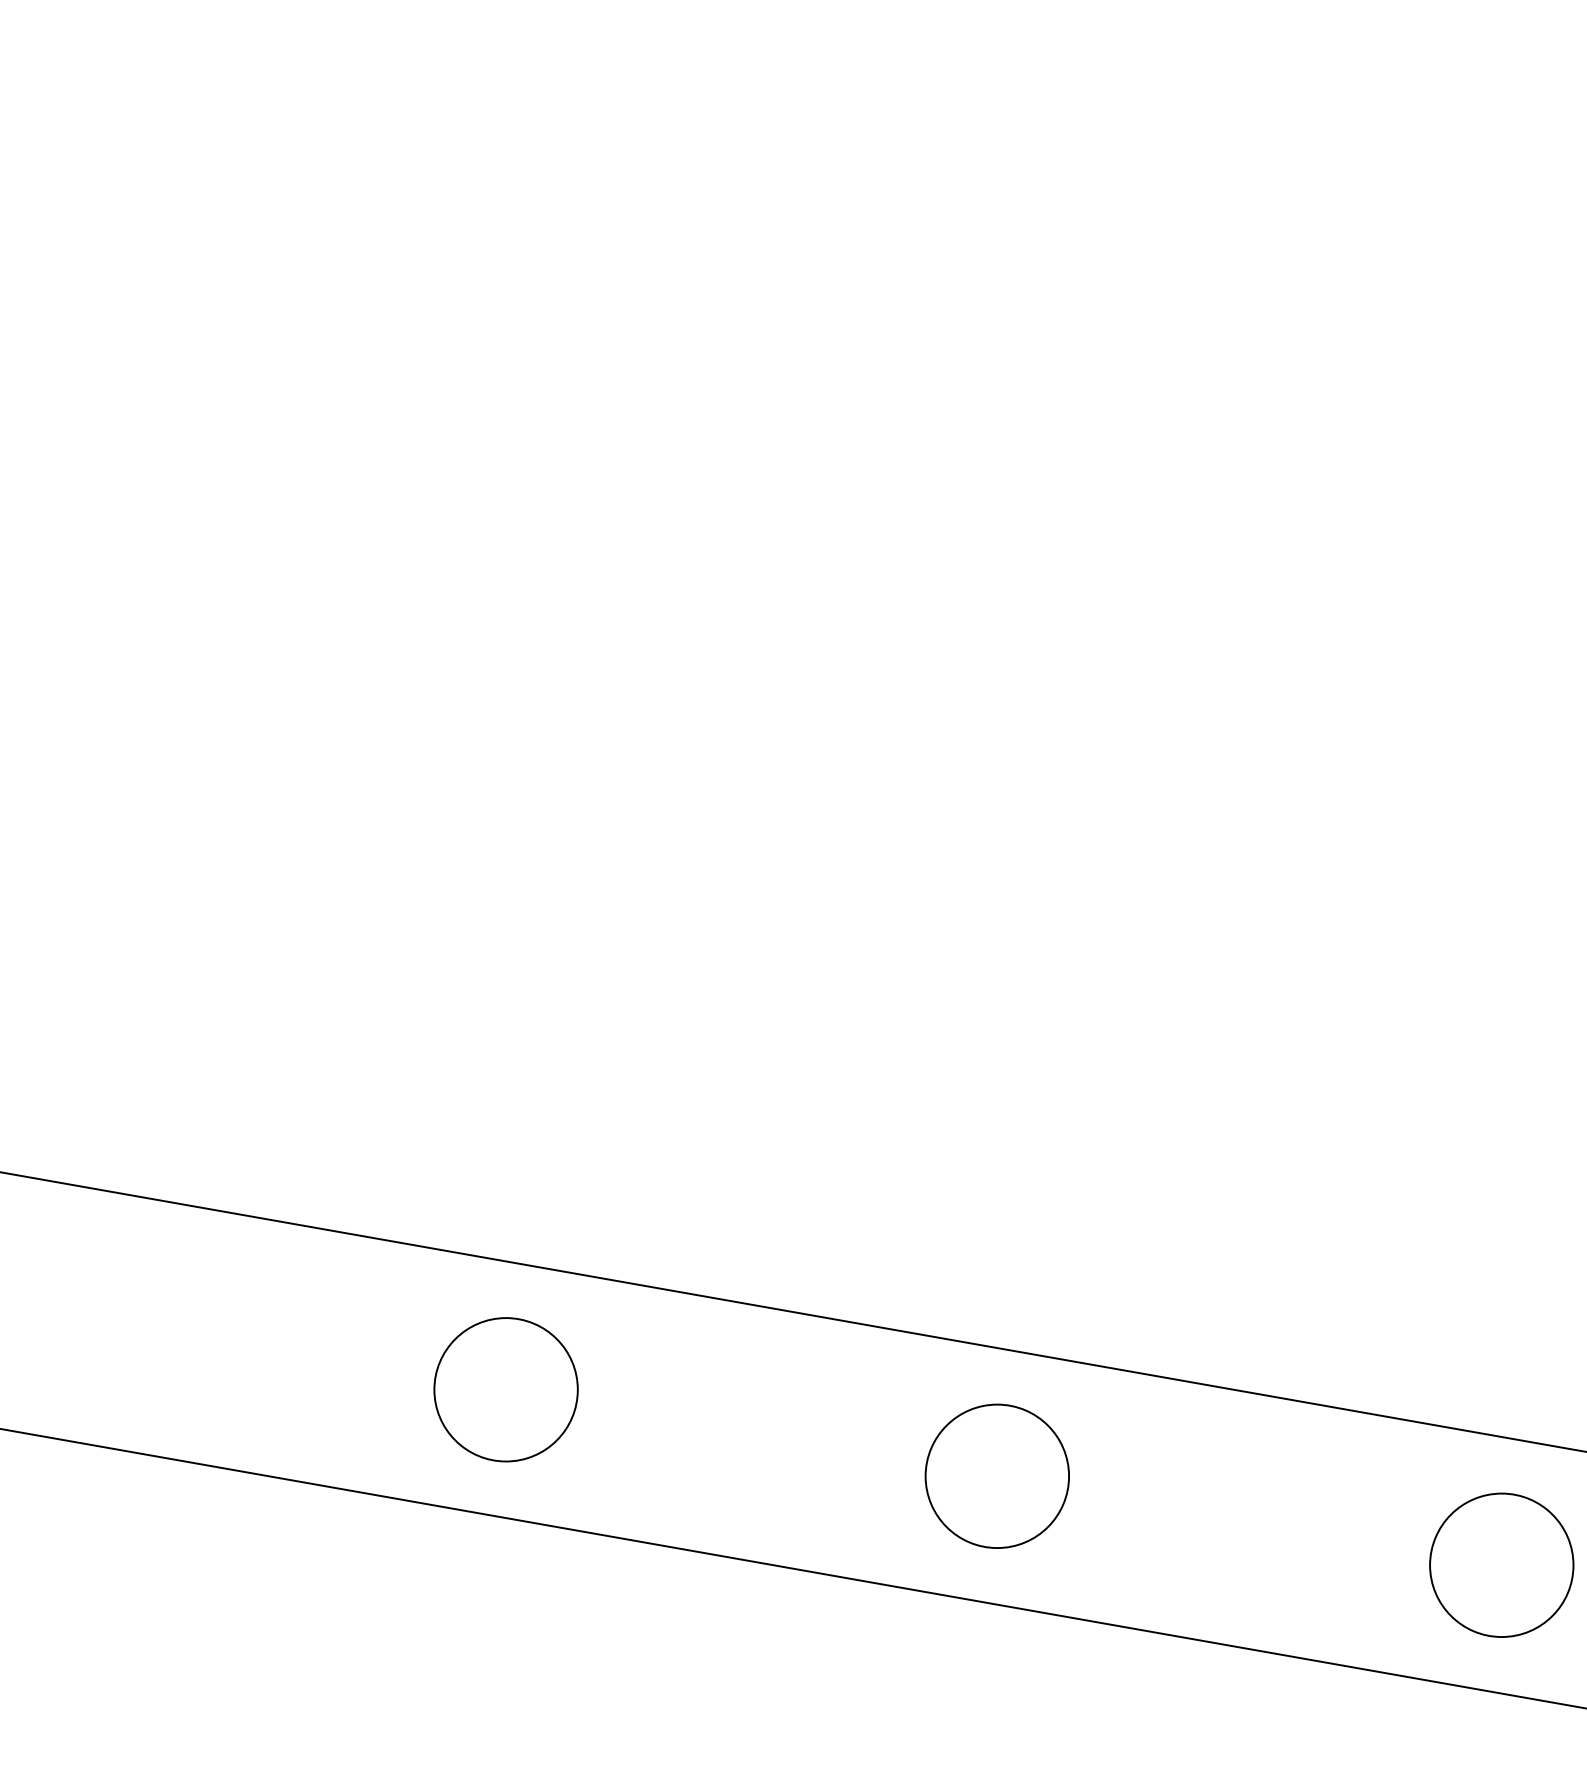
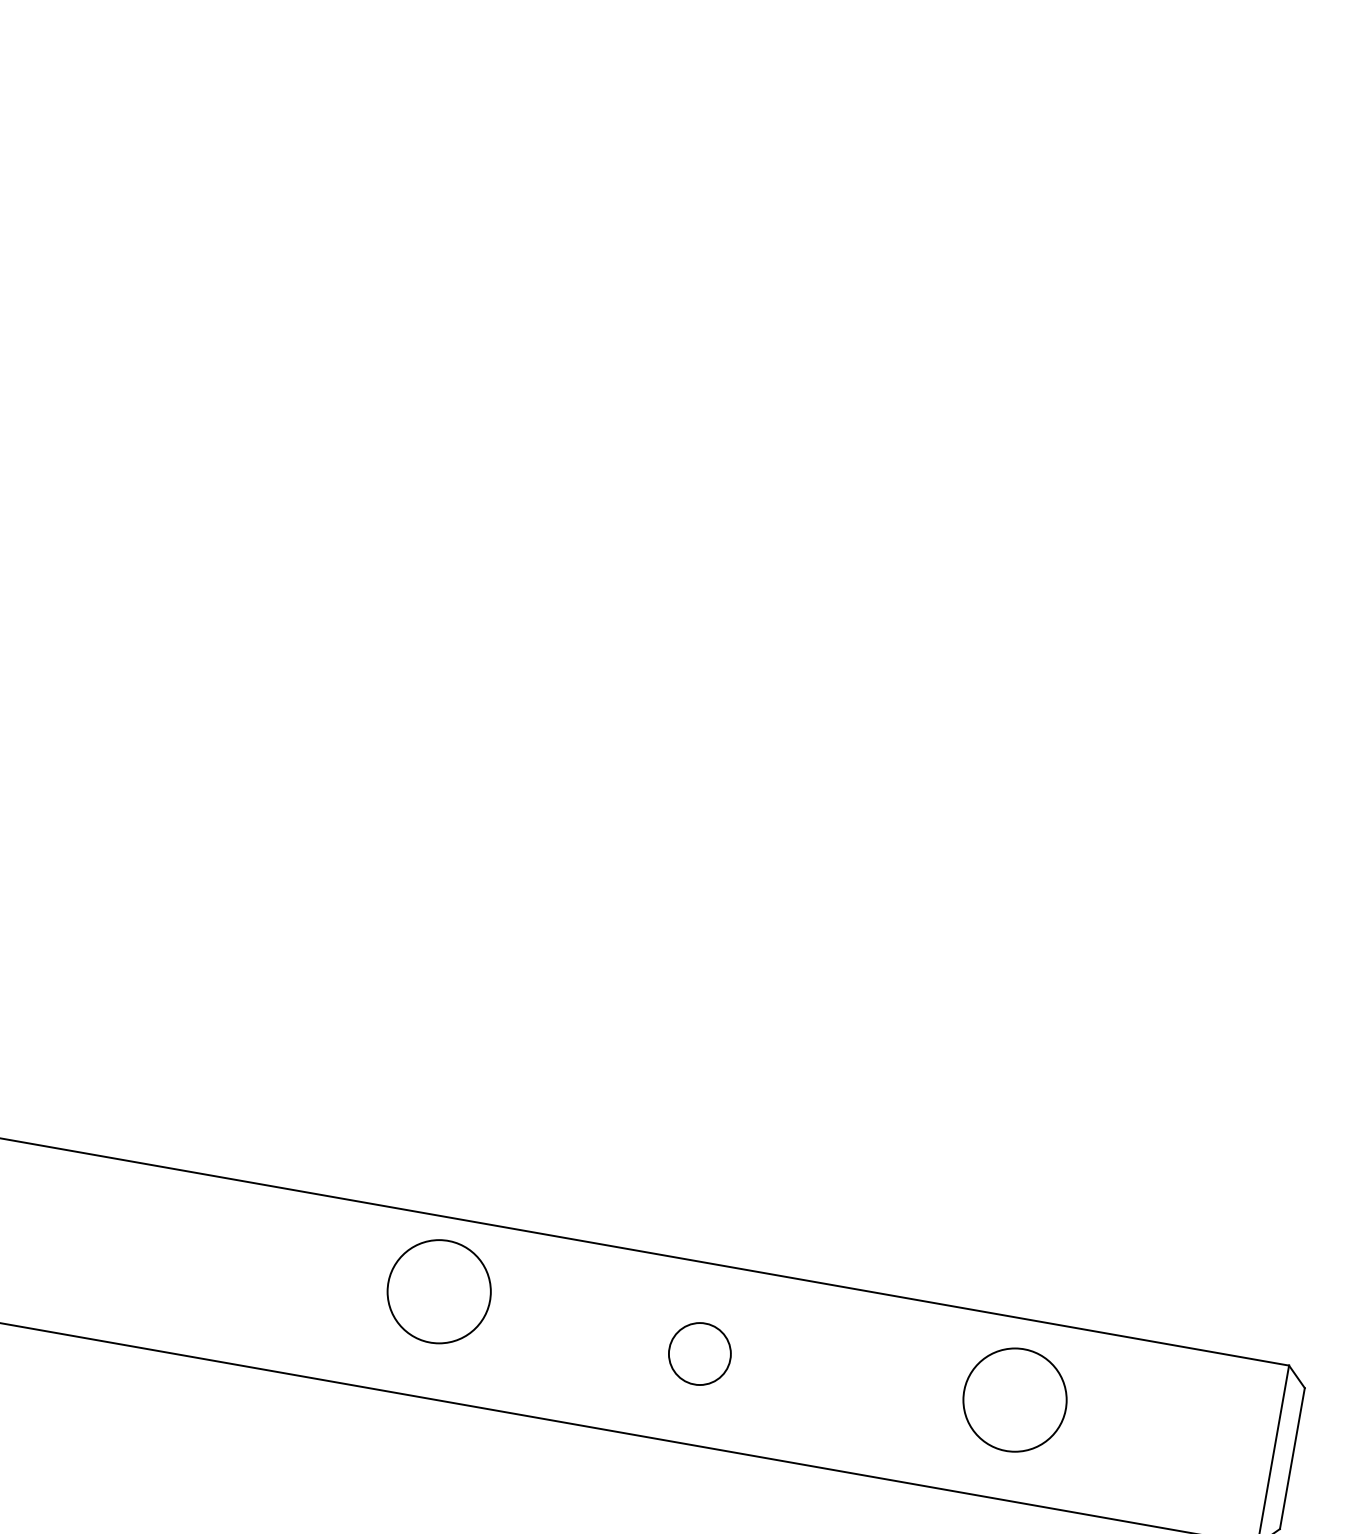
circle: (505, 1389) -> (438, 1291), moved
circle: (996, 1475) -> (699, 1353), size x0.6
circle: (1501, 1564) -> (1014, 1399), moved

